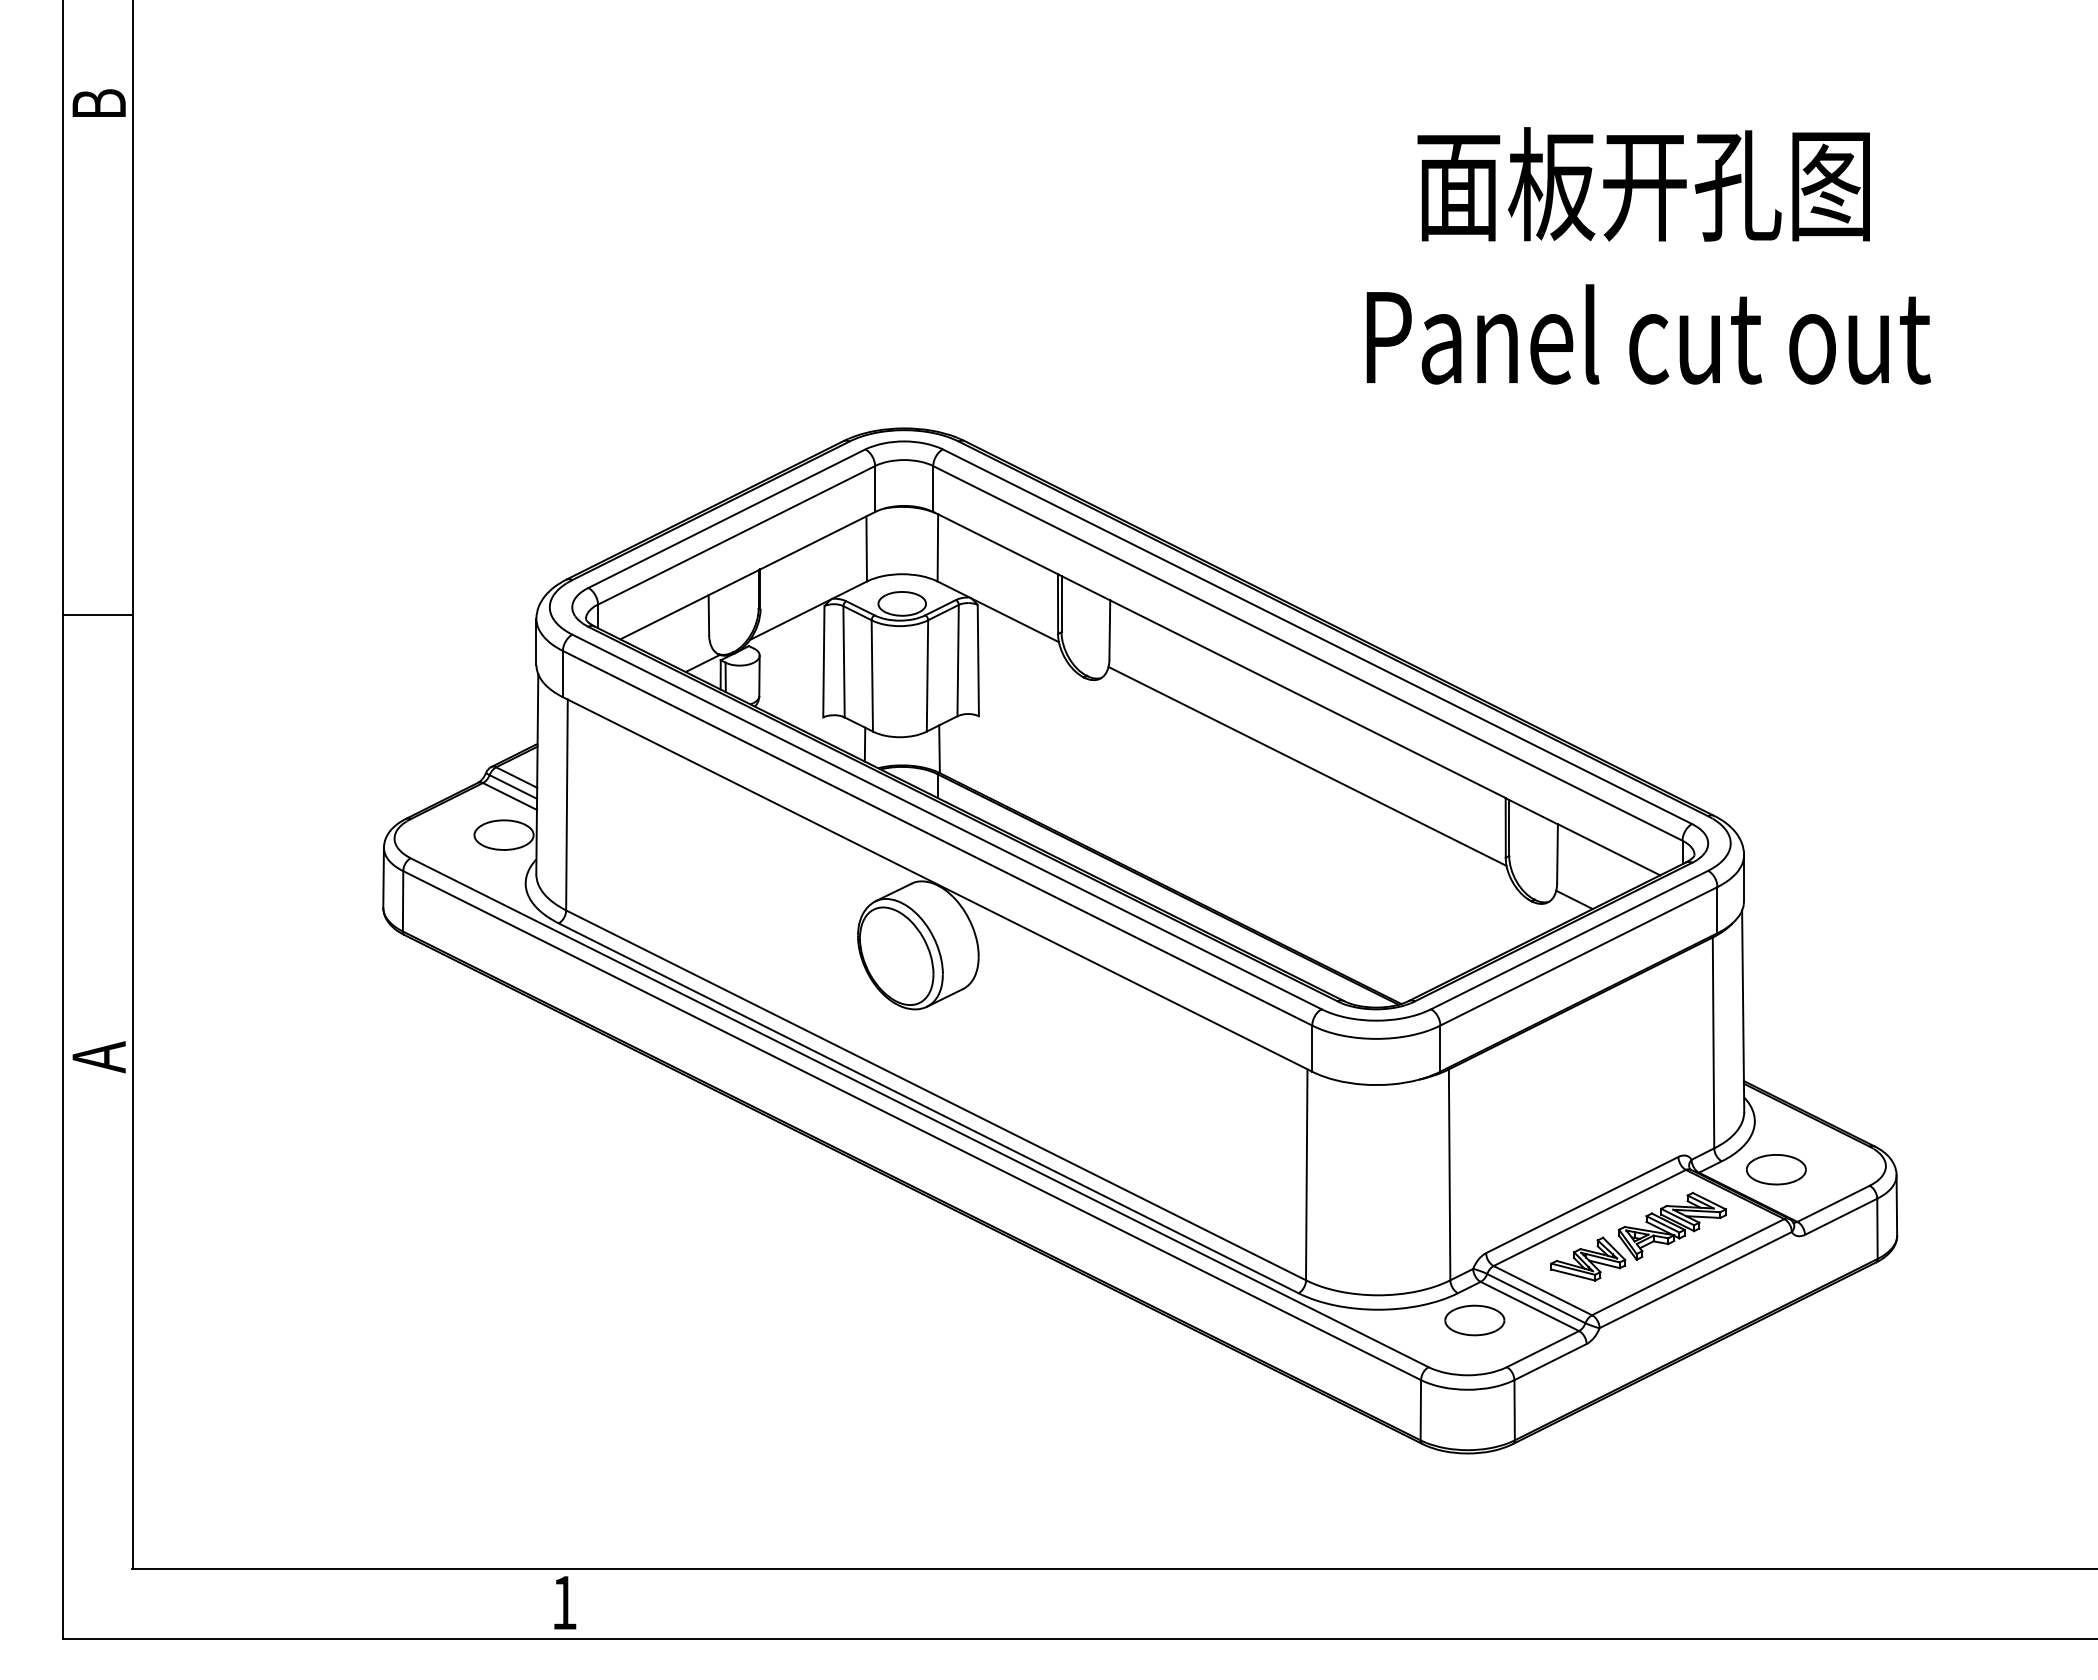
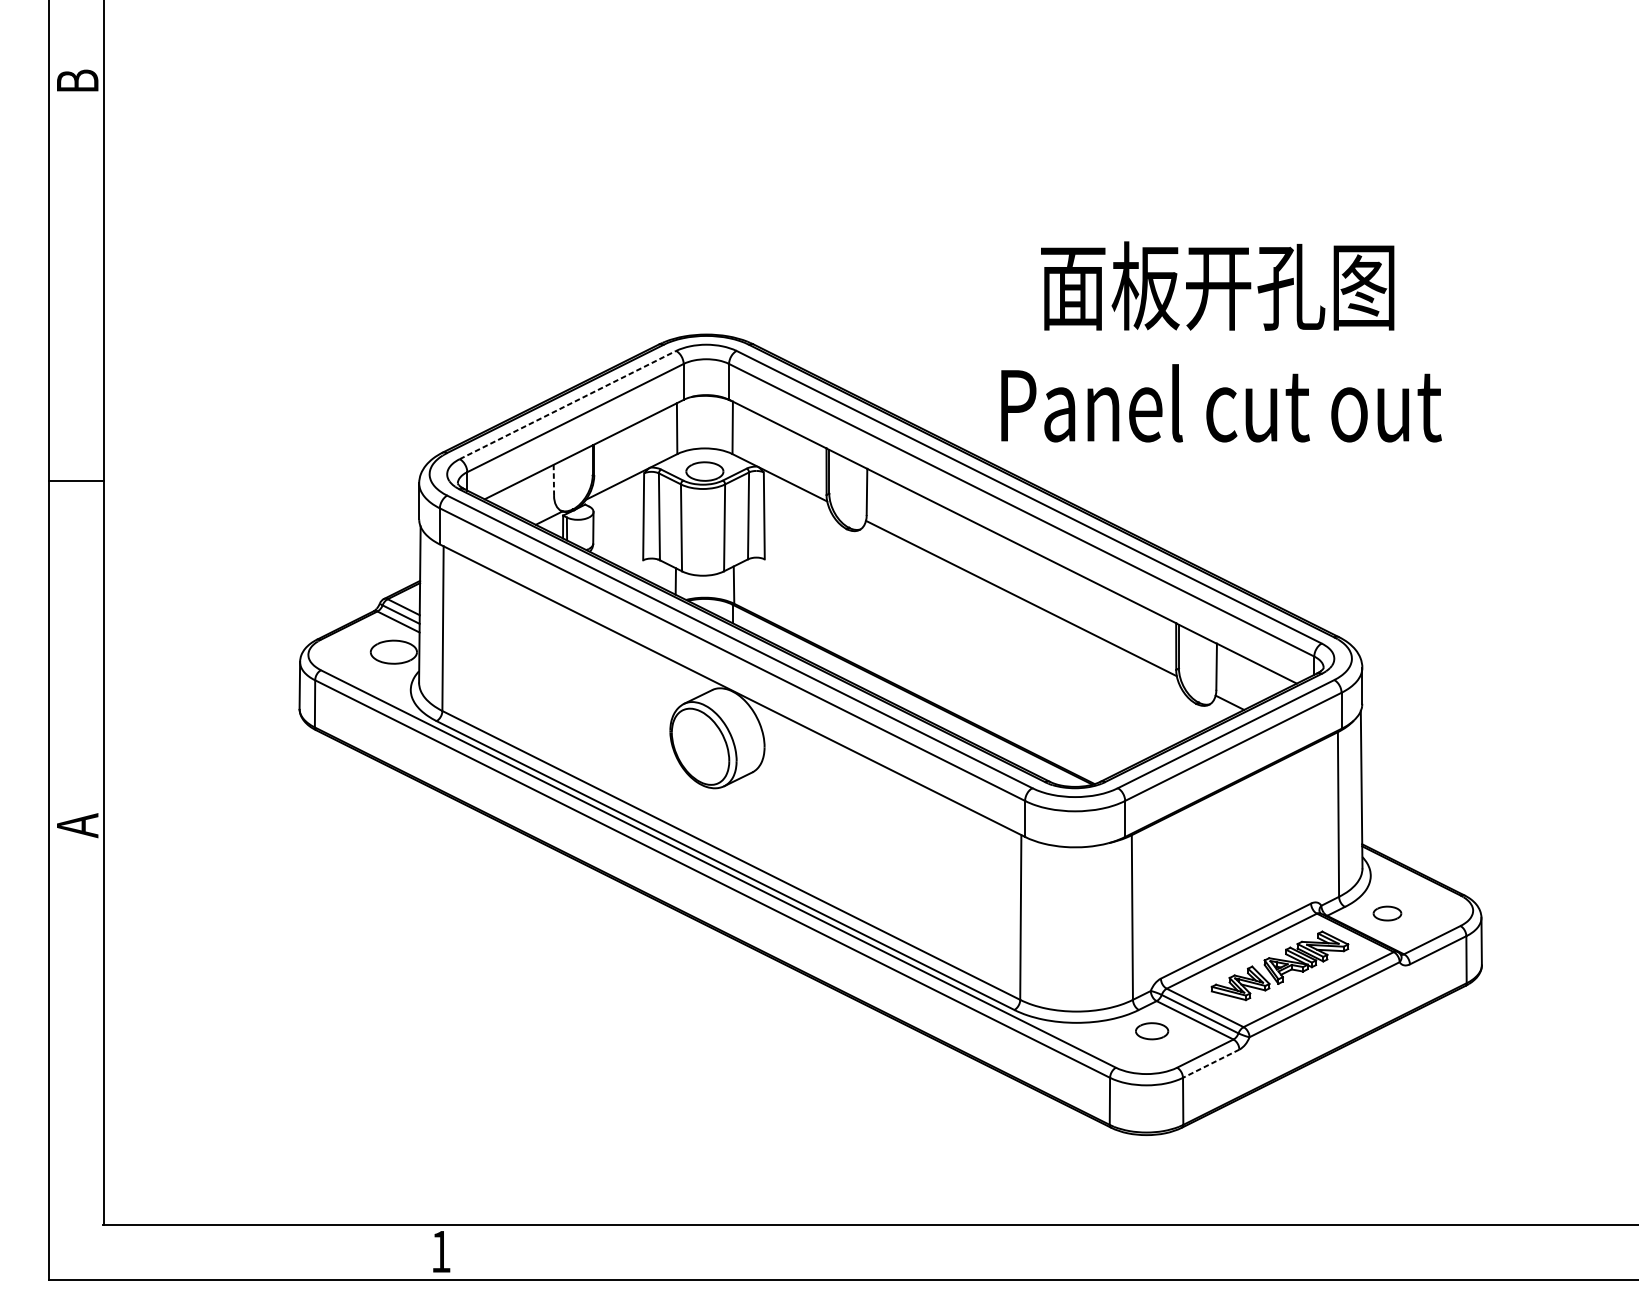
text: (1648, 255) -> (1221, 341), moved
line: (726, 518) -> (567, 404), solid -> dashed
line: (708, 615) -> (553, 480), solid -> dashed
part: (1775, 1169) -> (1386, 913), size x0.6
part: (1474, 1320) -> (1151, 1031), size x0.7
line: (1550, 1362) -> (1211, 1064), solid -> dashed

